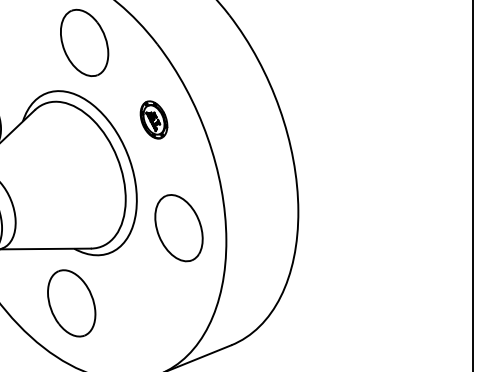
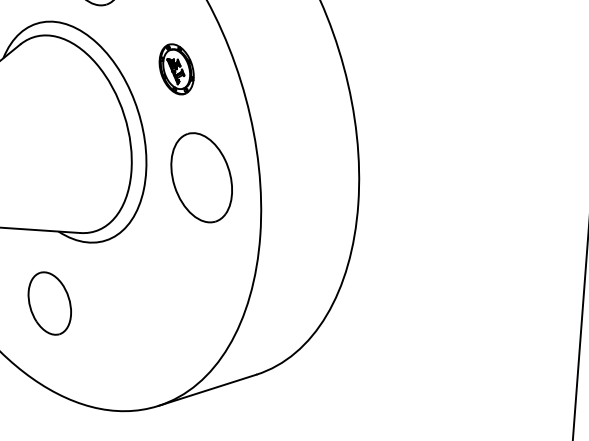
part: (178, 228) -> (201, 178), moved
part: (71, 303) -> (49, 303), size x0.7

